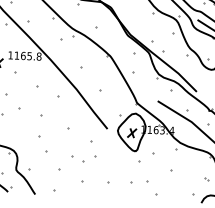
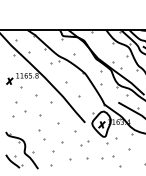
part: (88, 158) -> (84, 143), moved

